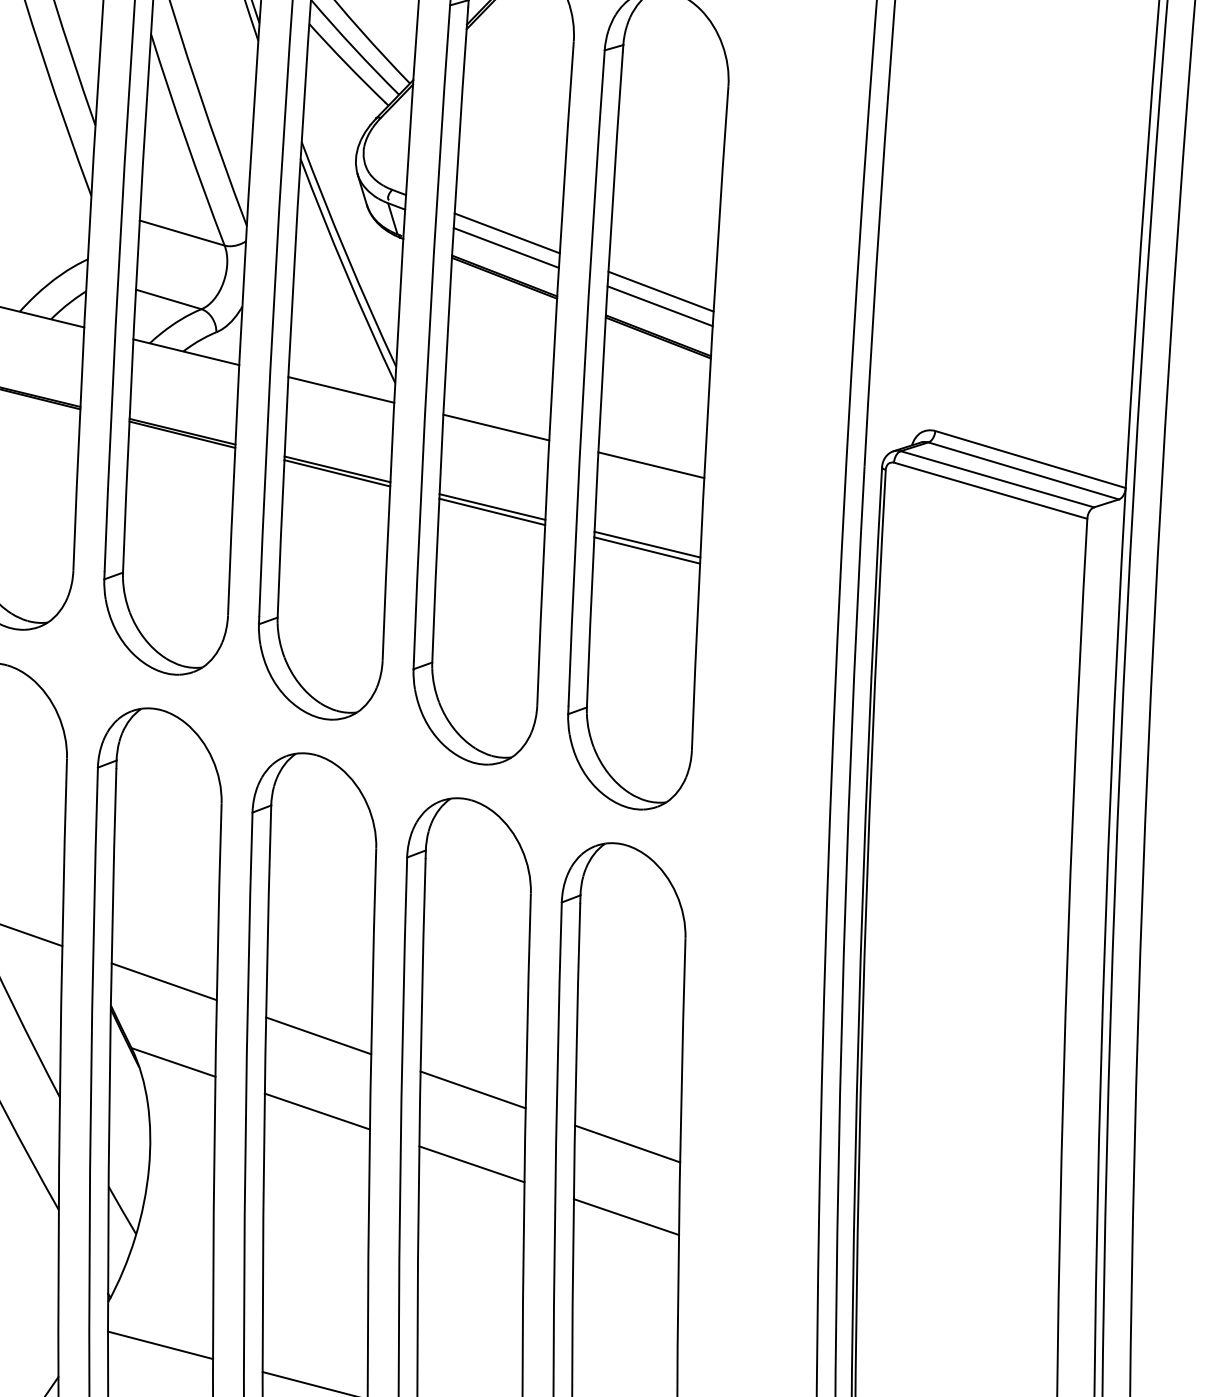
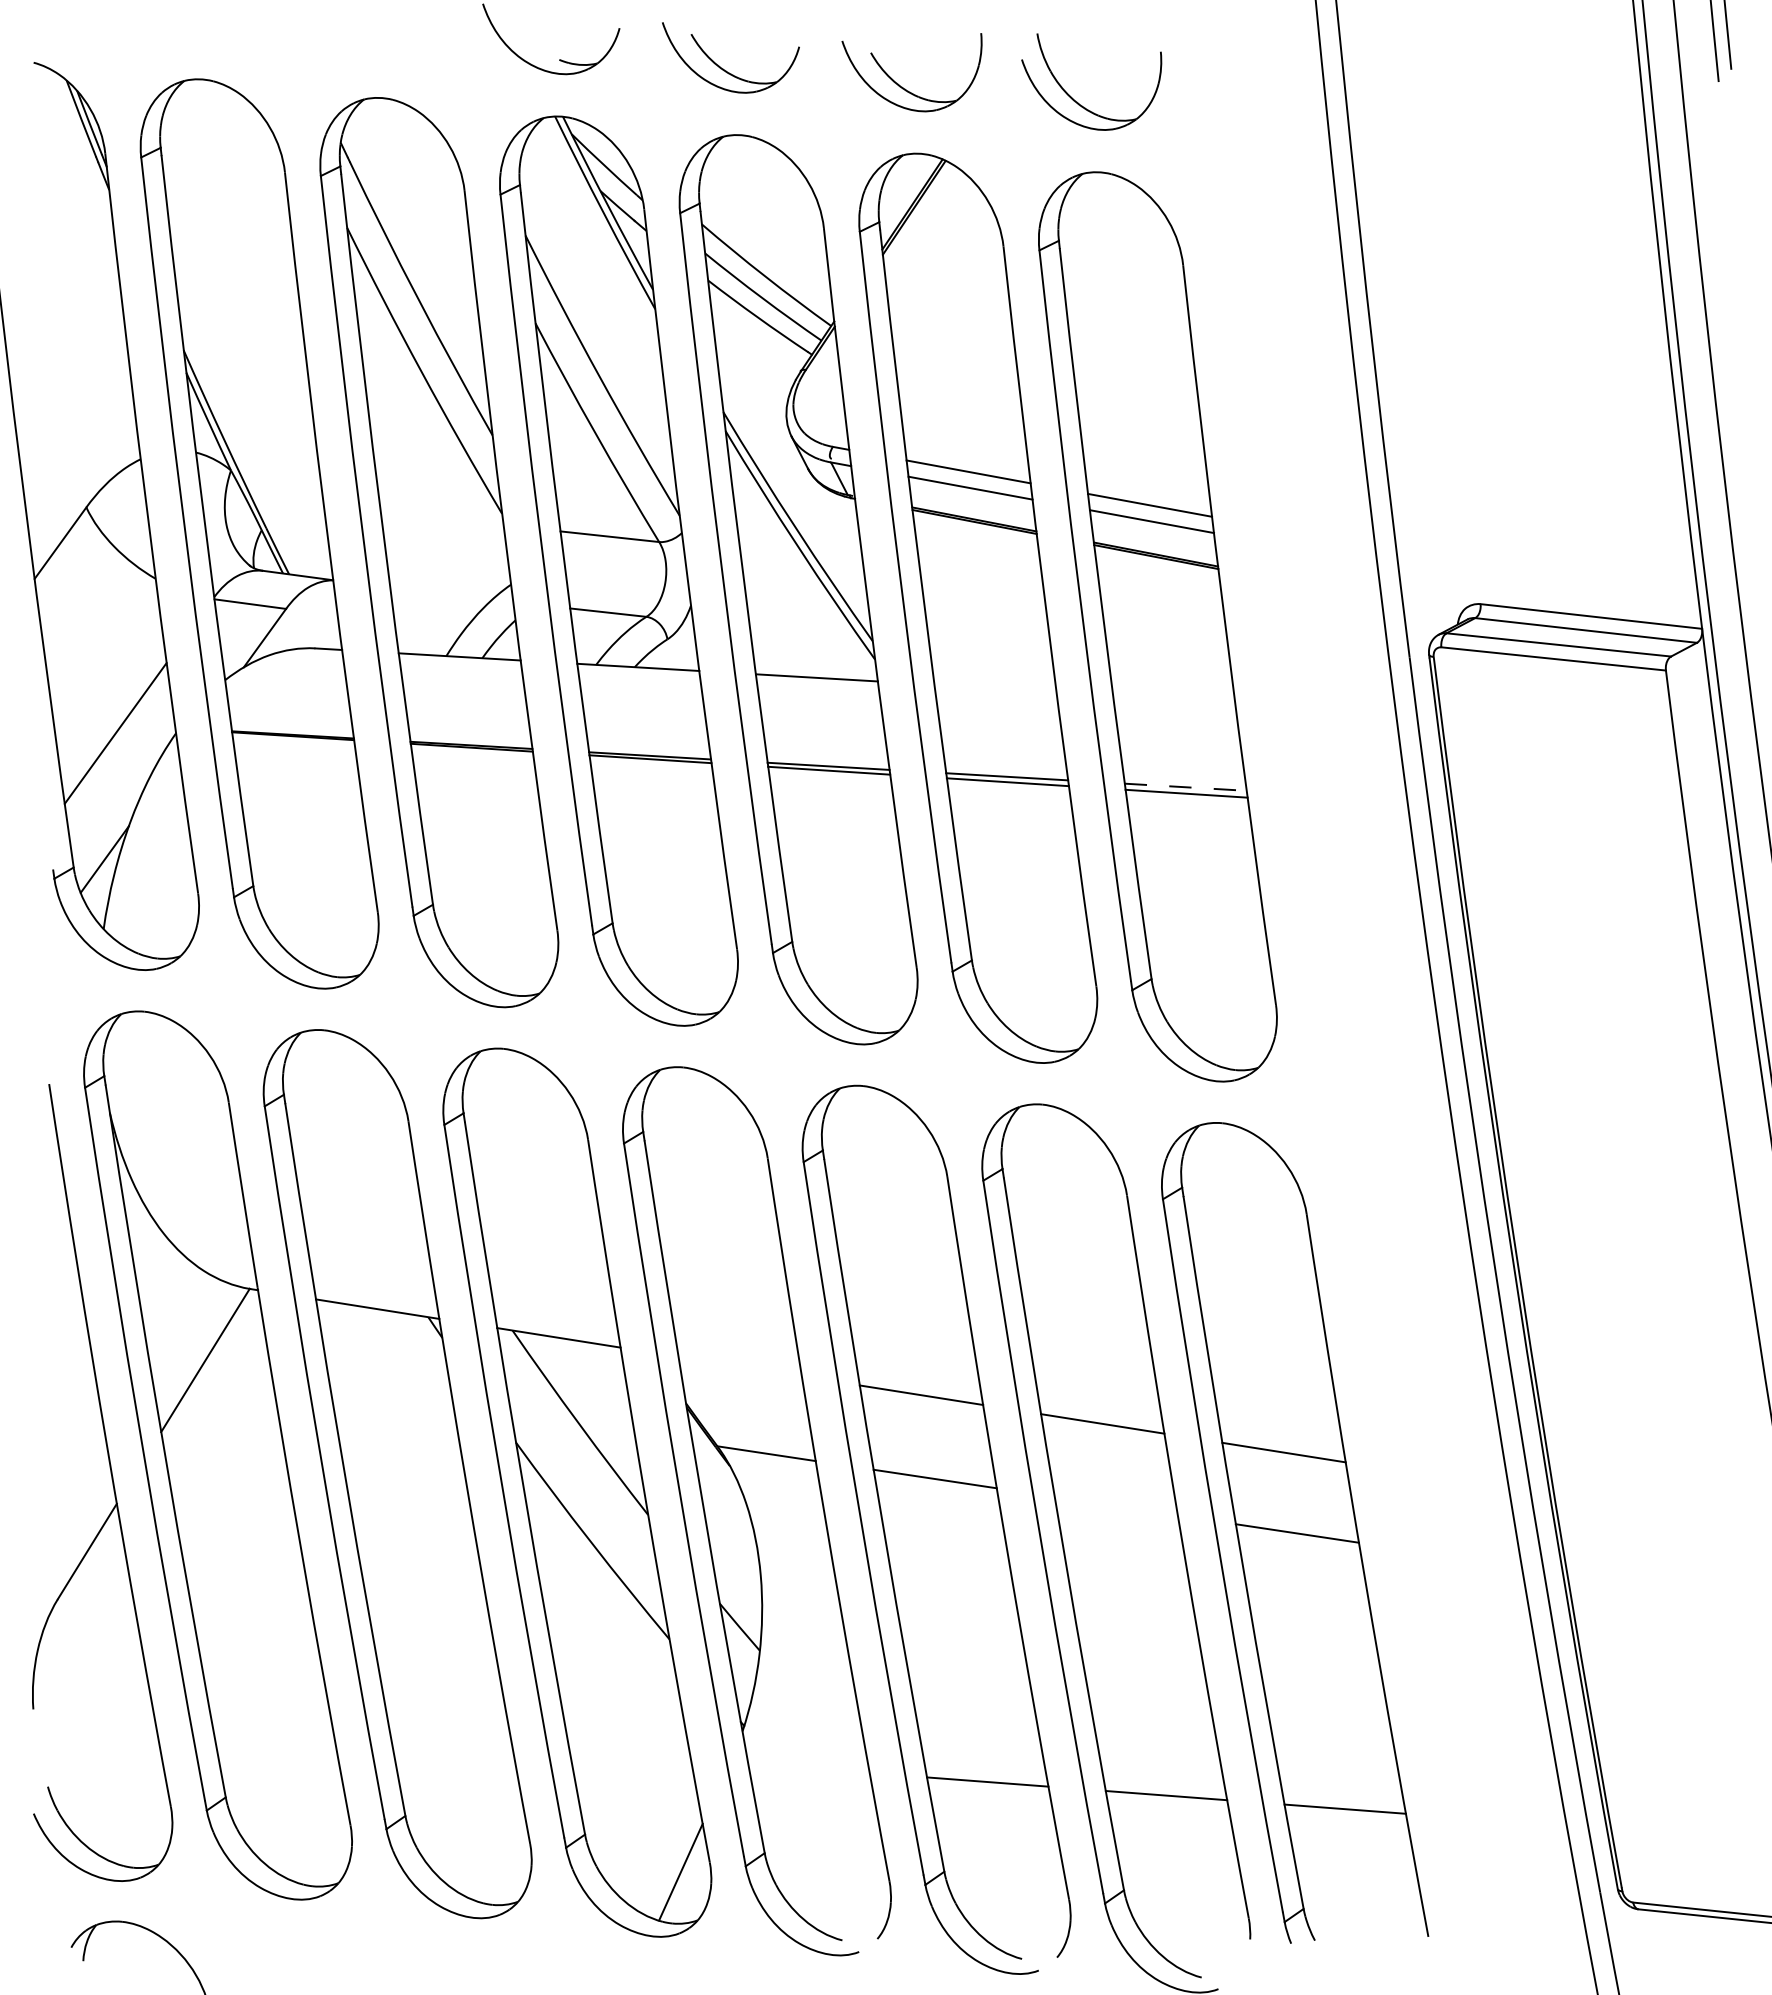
line: (496, 426) -> (995, 687), removed
line: (651, 465) -> (1174, 698), removed
line: (648, 544) -> (1186, 787), solid -> dashed
line: (163, 981) -> (739, 1366), removed
line: (471, 1164) -> (1115, 1506), removed
line: (160, 1345) -> (808, 1768), removed

